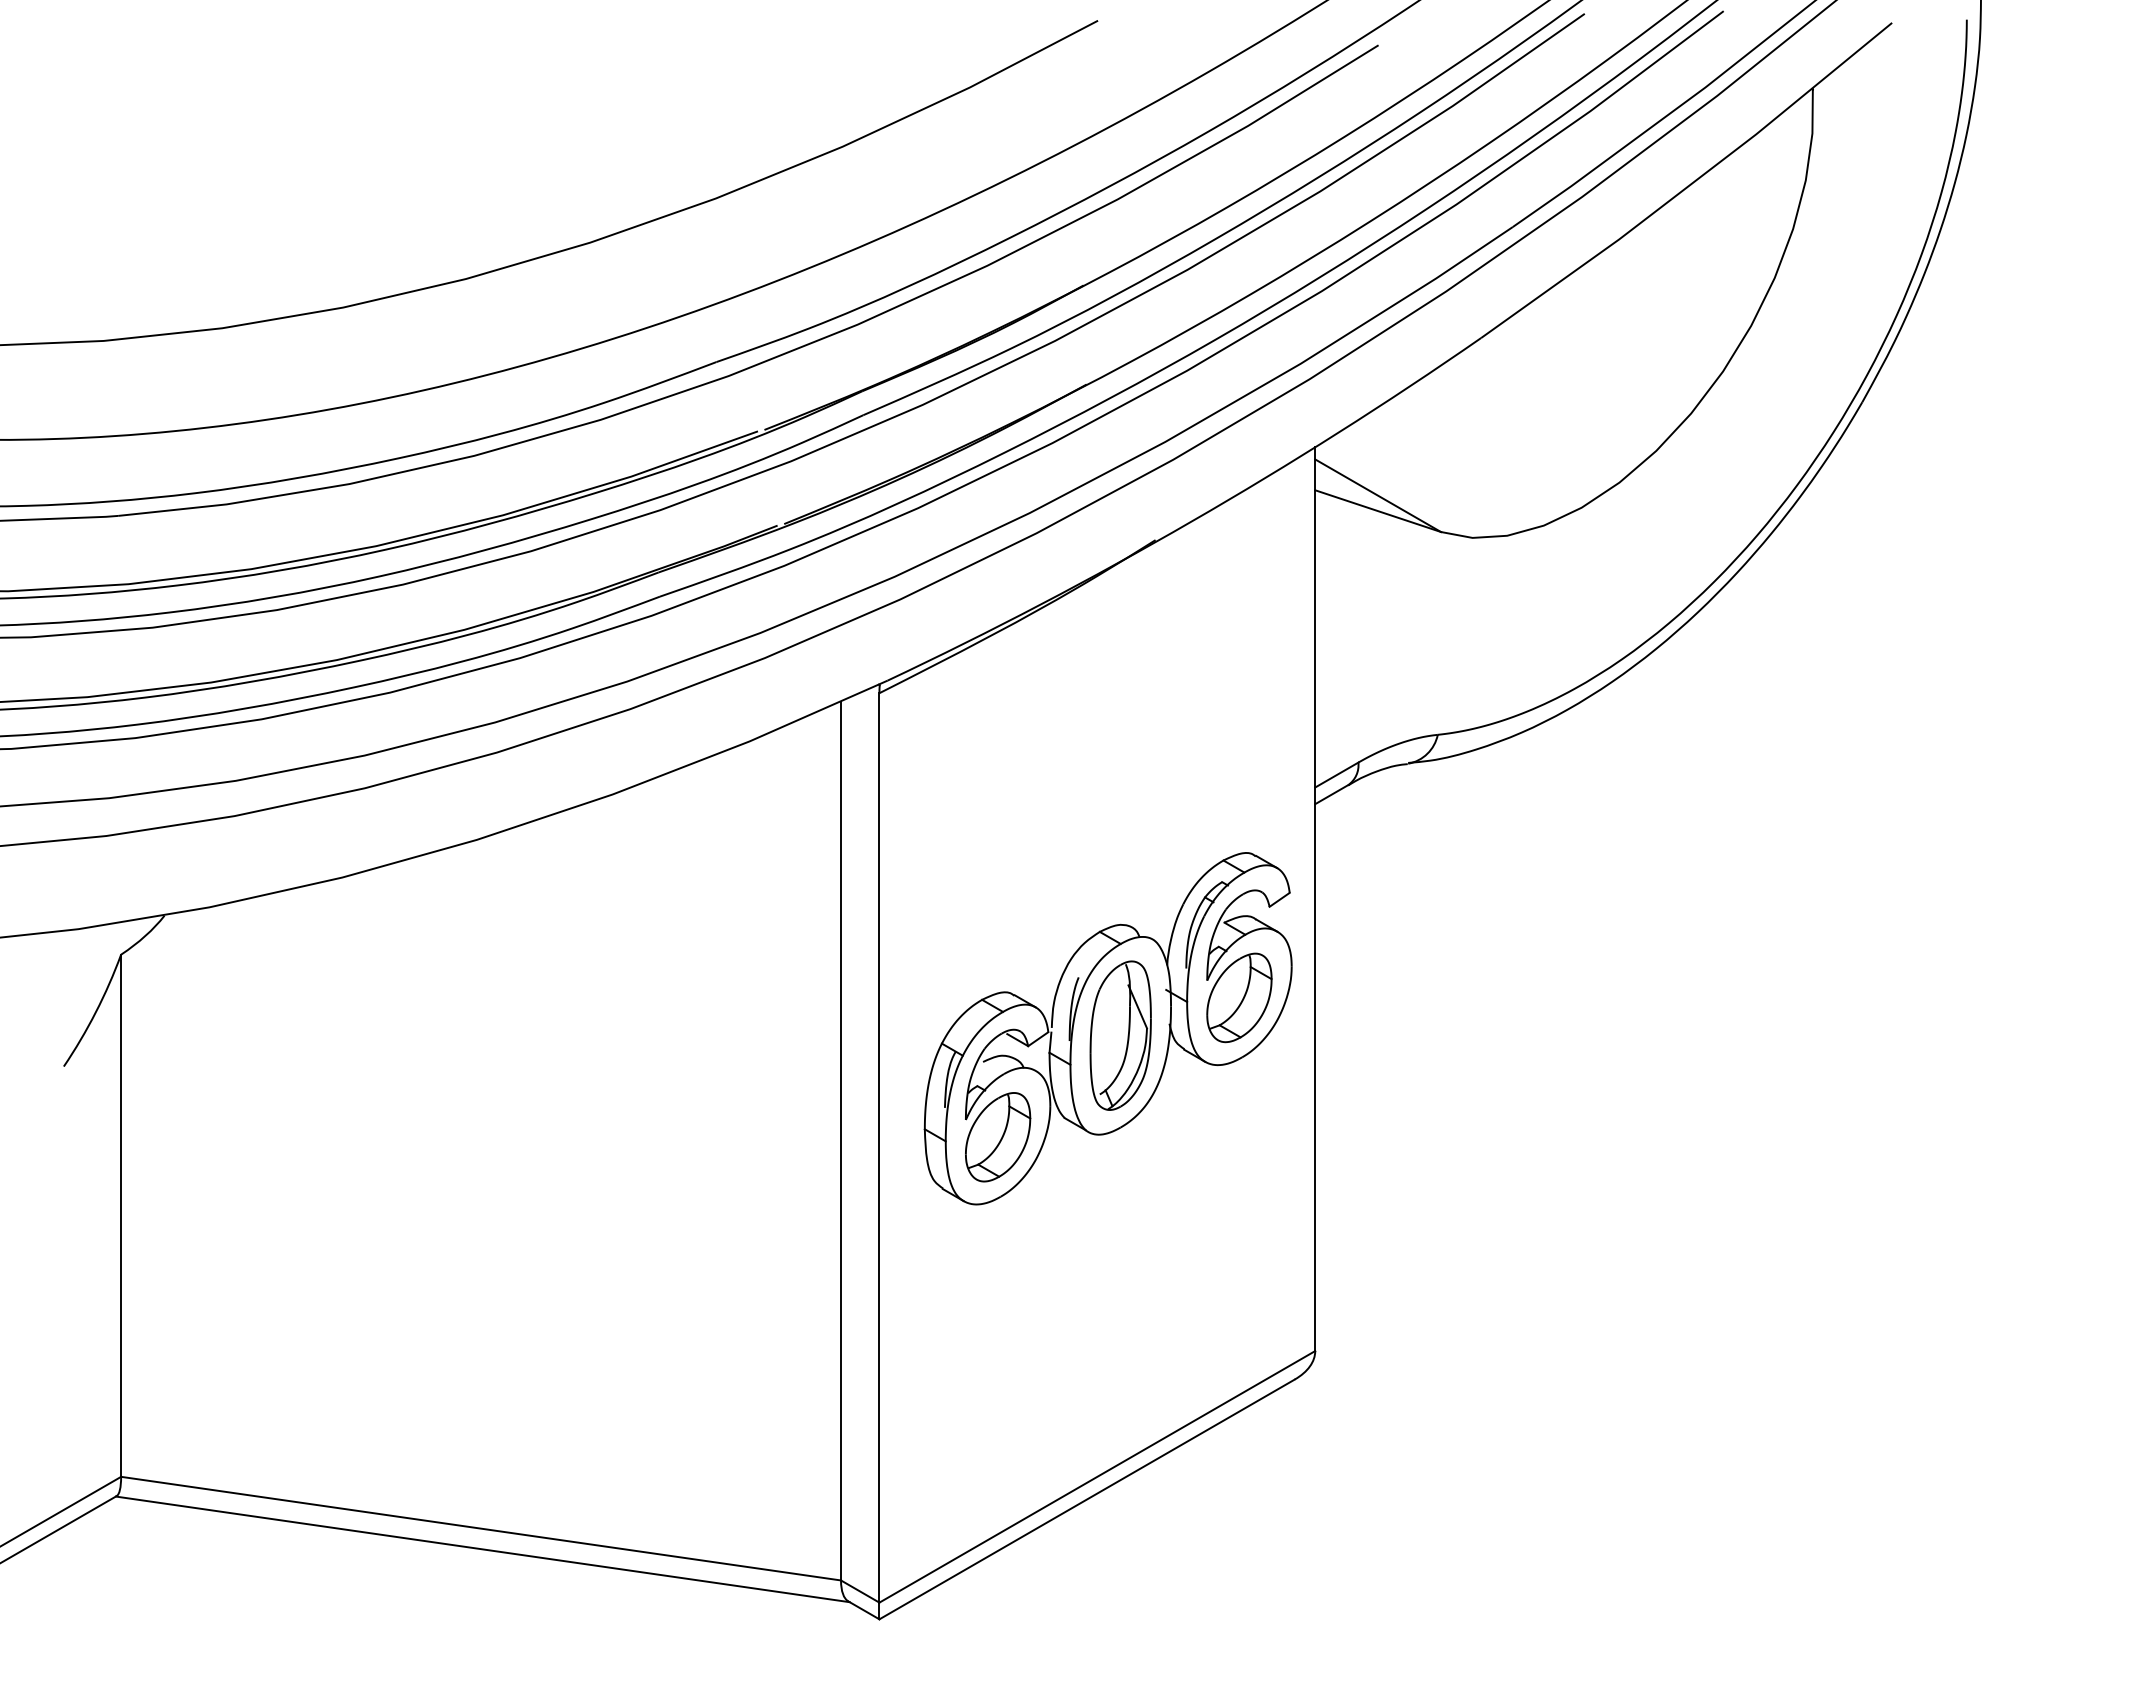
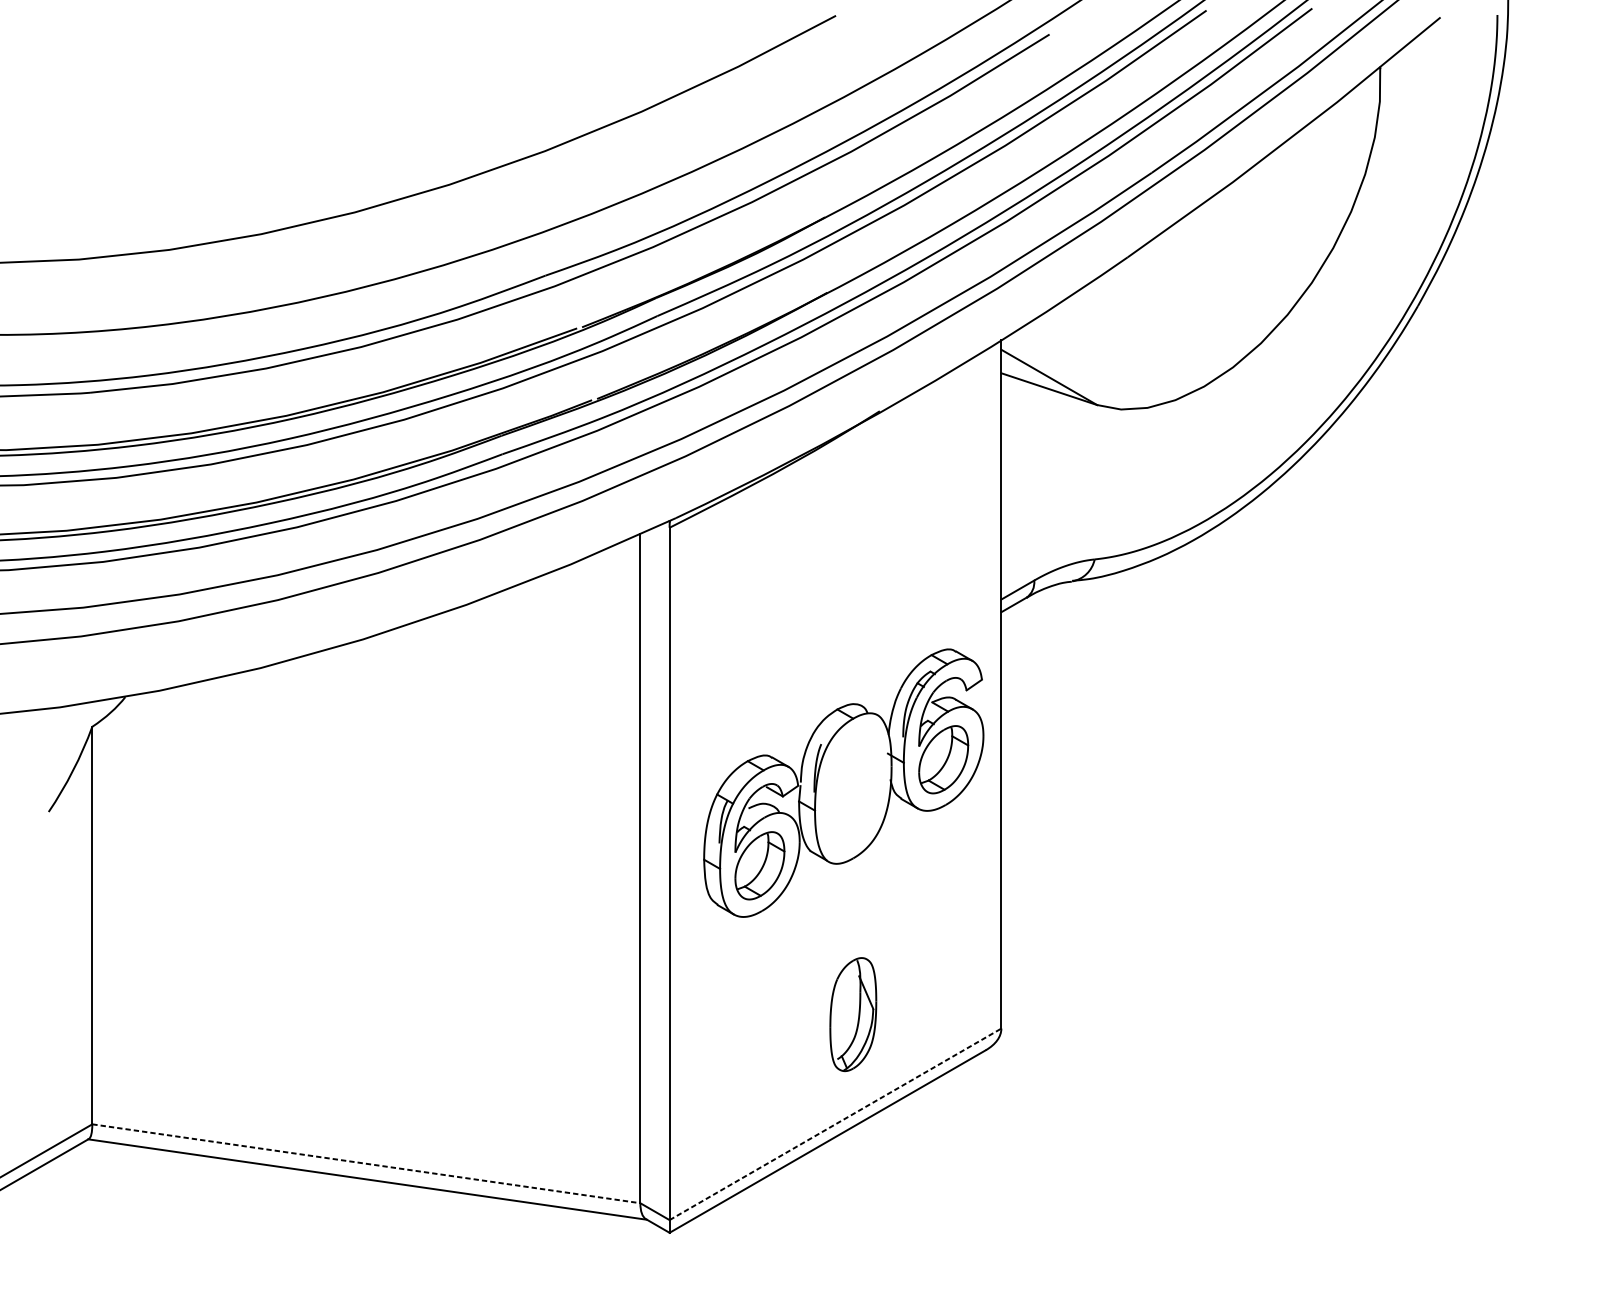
part: (1120, 1035) -> (853, 1014), moved
line: (1097, 1476) -> (835, 1124), solid -> dashed
line: (481, 1528) -> (366, 1163), solid -> dashed

